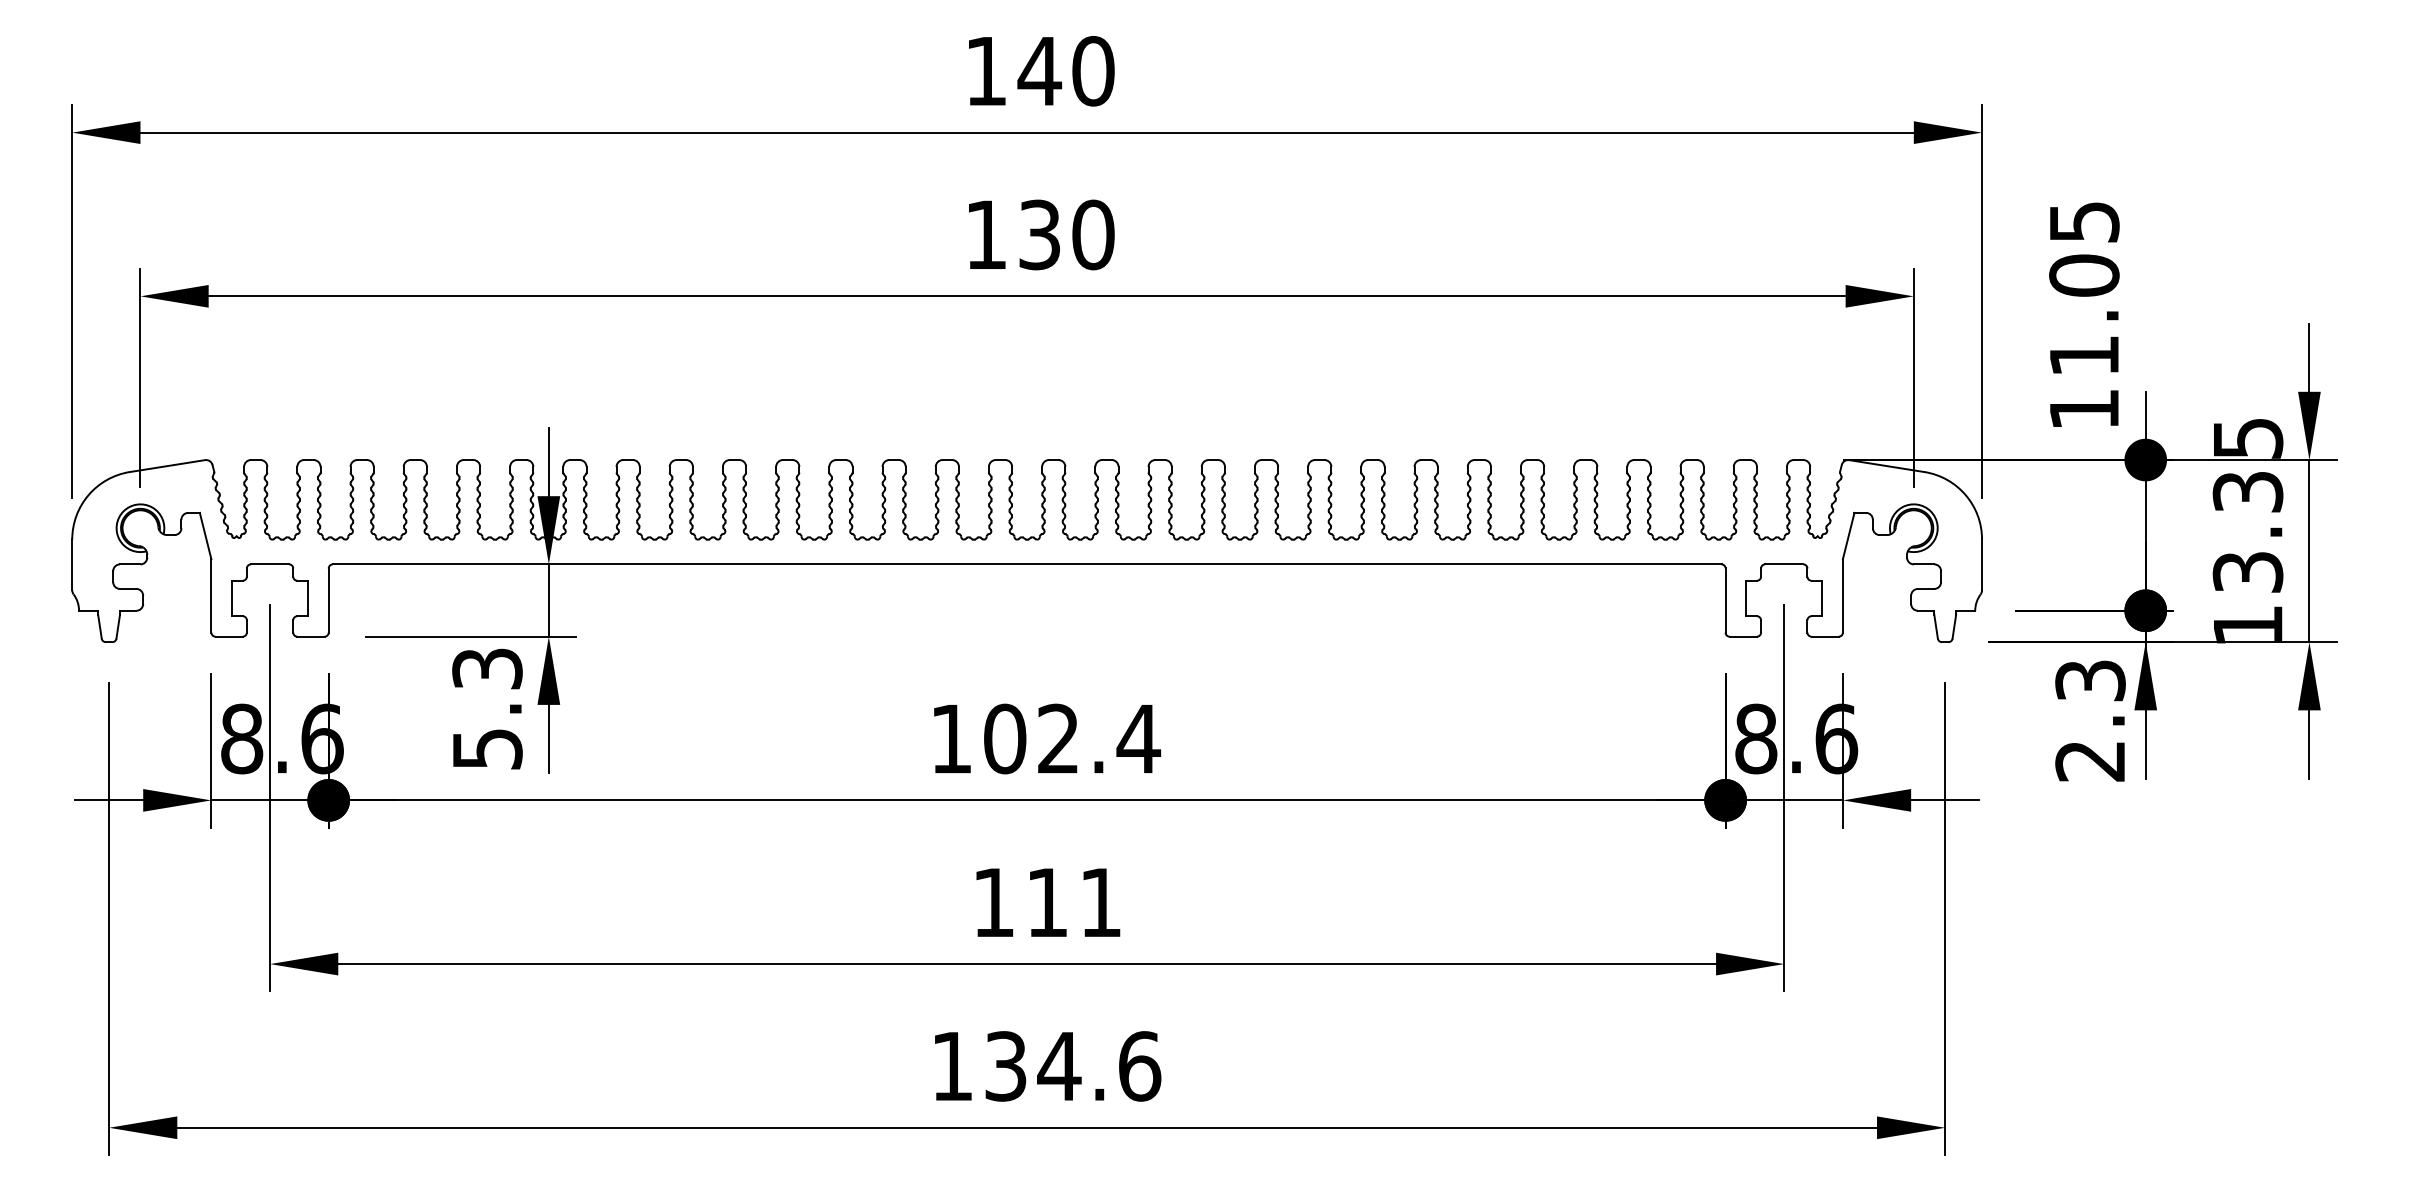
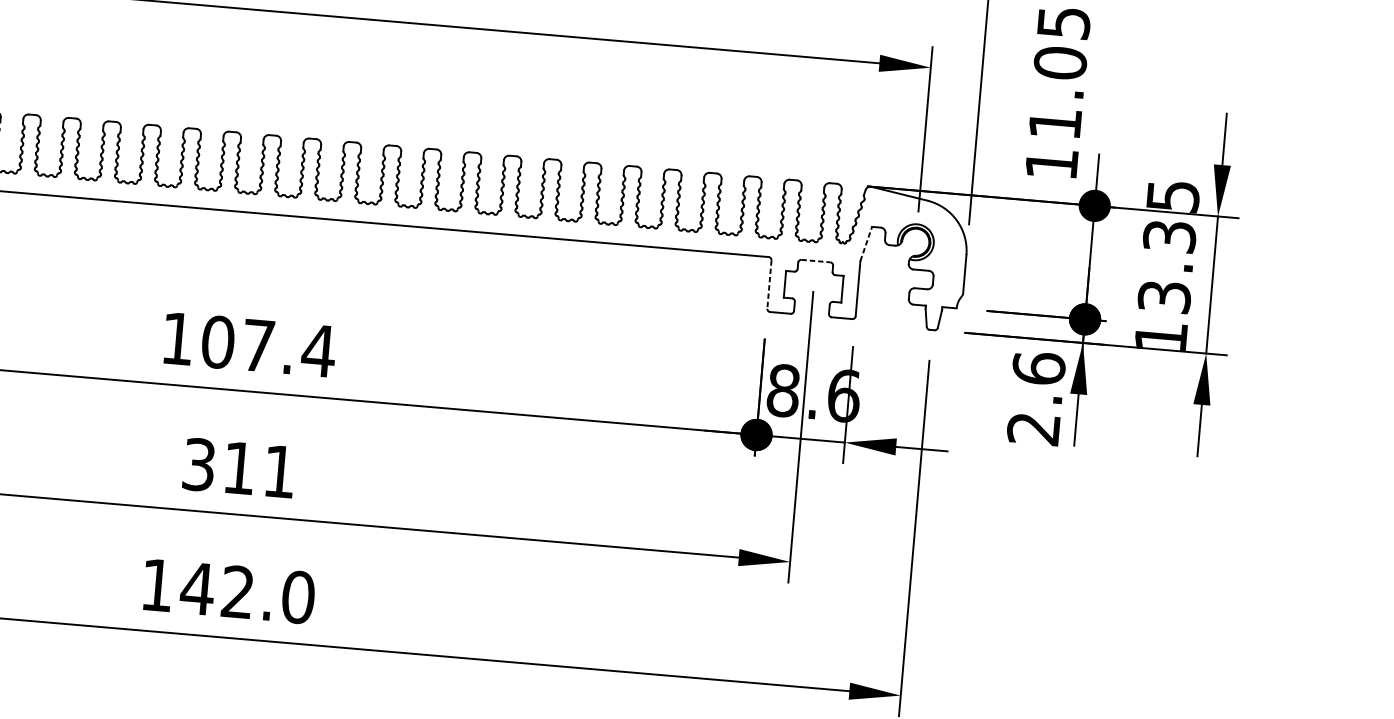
line: (1848, 536) -> (866, 244), solid -> dashed
line: (1784, 564) -> (816, 261), solid -> dashed
line: (1725, 601) -> (769, 285), solid -> dashed
text: (2090, 680) -> (1038, 368), 2.3 -> 2.6
text: (1058, 738) -> (258, 345), 102.4 -> 107.4
text: (993, 902) -> (198, 464), 111 -> 311
text: (1072, 1066) -> (247, 593), 134.6 -> 142.0

